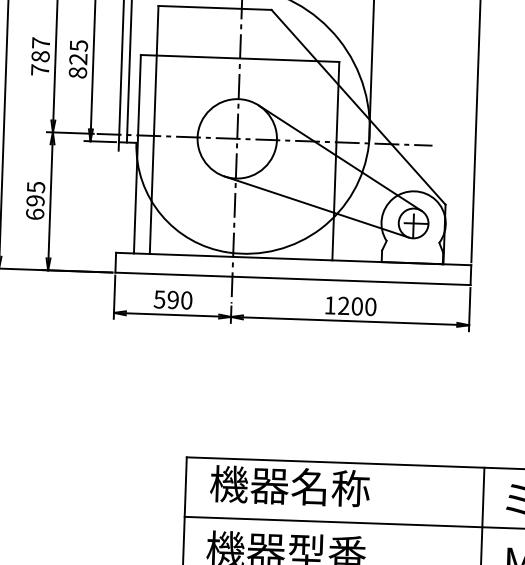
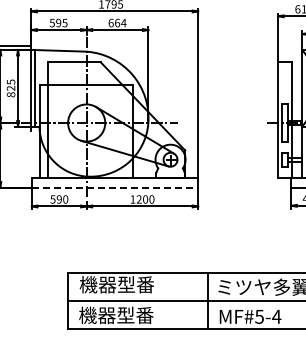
line: (293, 278) -> (115, 187), solid -> dashed
text: (331, 487) -> (136, 284), 機器名称 -> 機器型番

